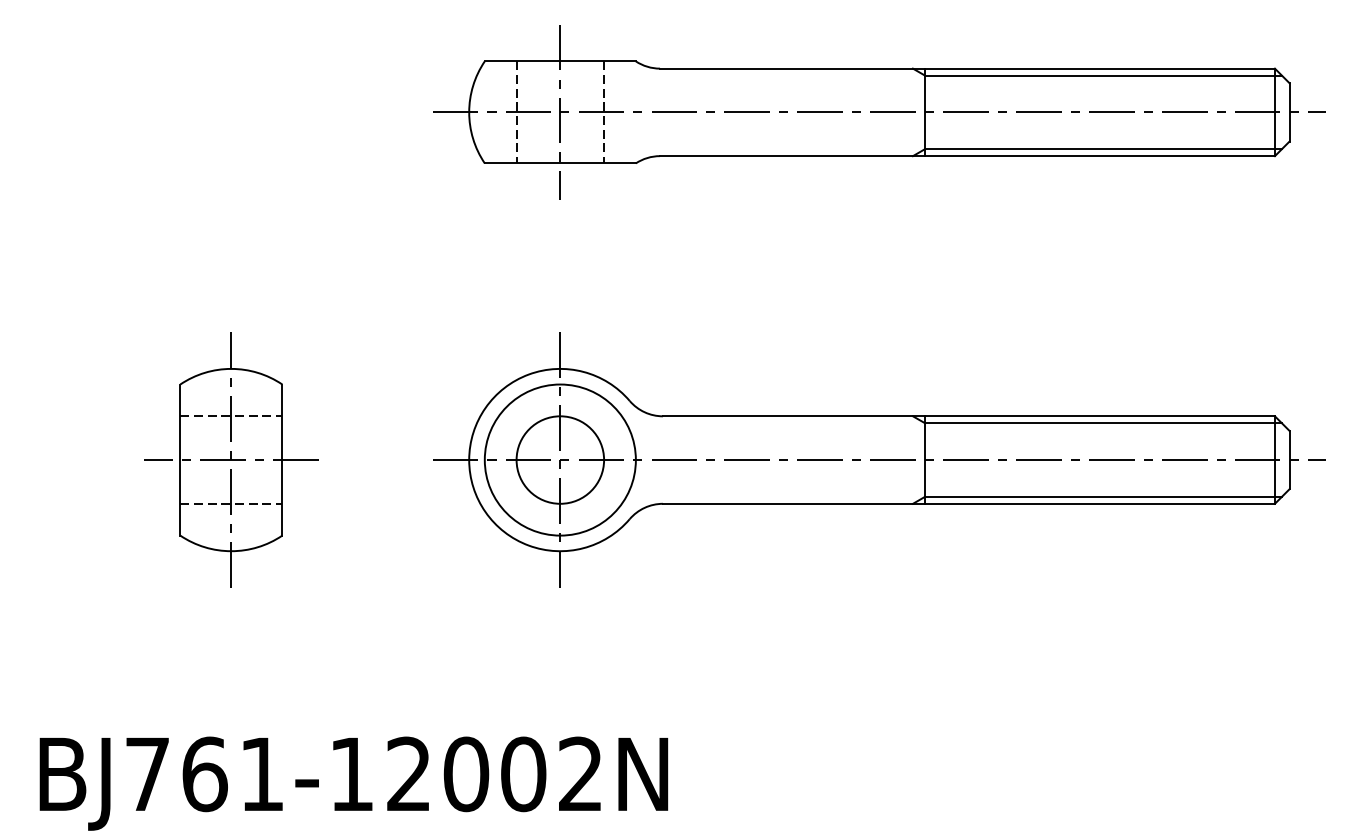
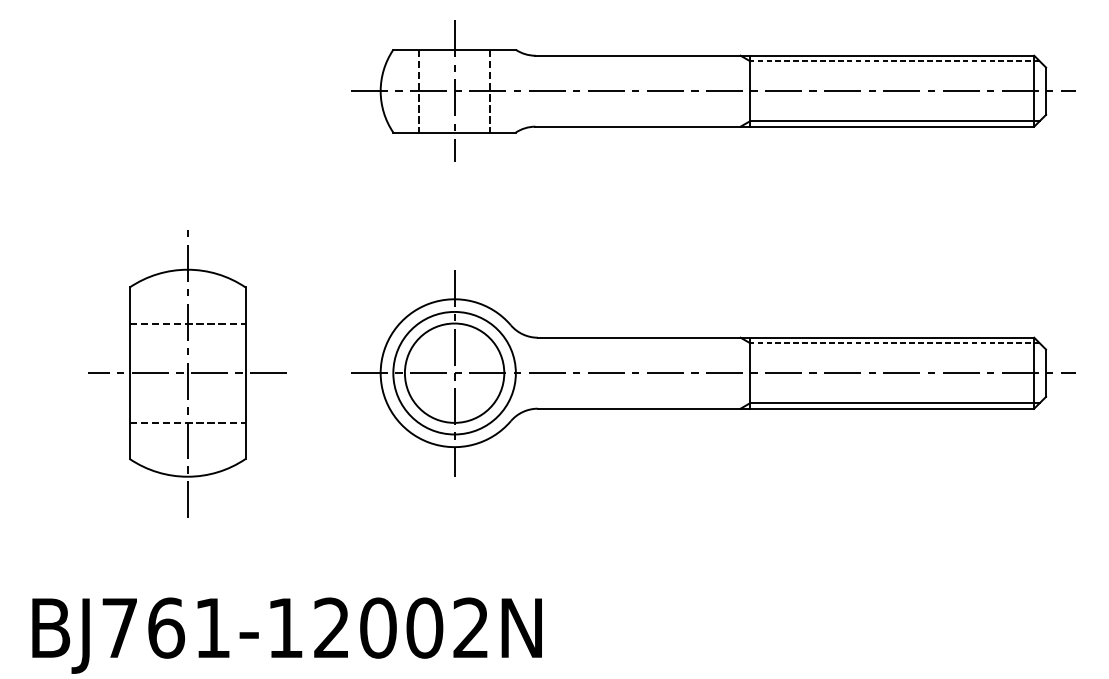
line: (1102, 75) -> (894, 61), solid -> dashed
line: (1102, 423) -> (894, 343), solid -> dashed
part: (231, 459) -> (187, 372), size x1.4
circle: (560, 459) -> (454, 372), size x1.4

